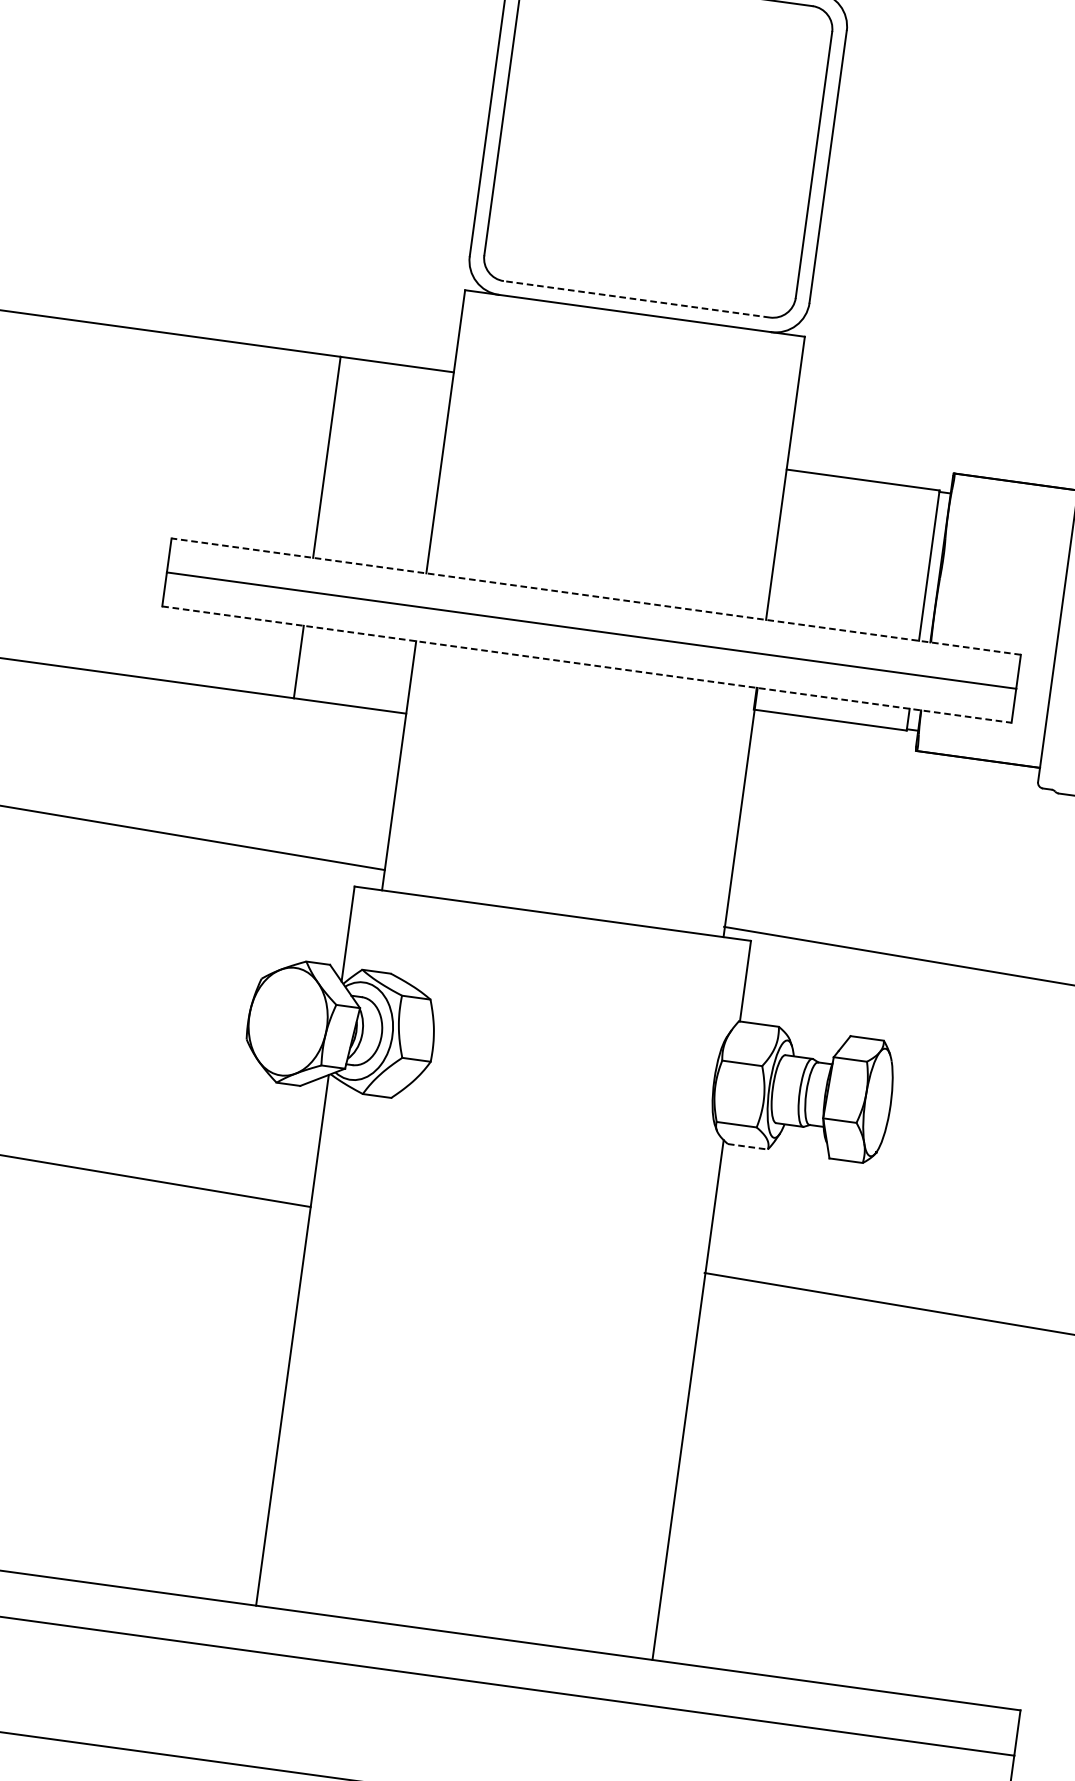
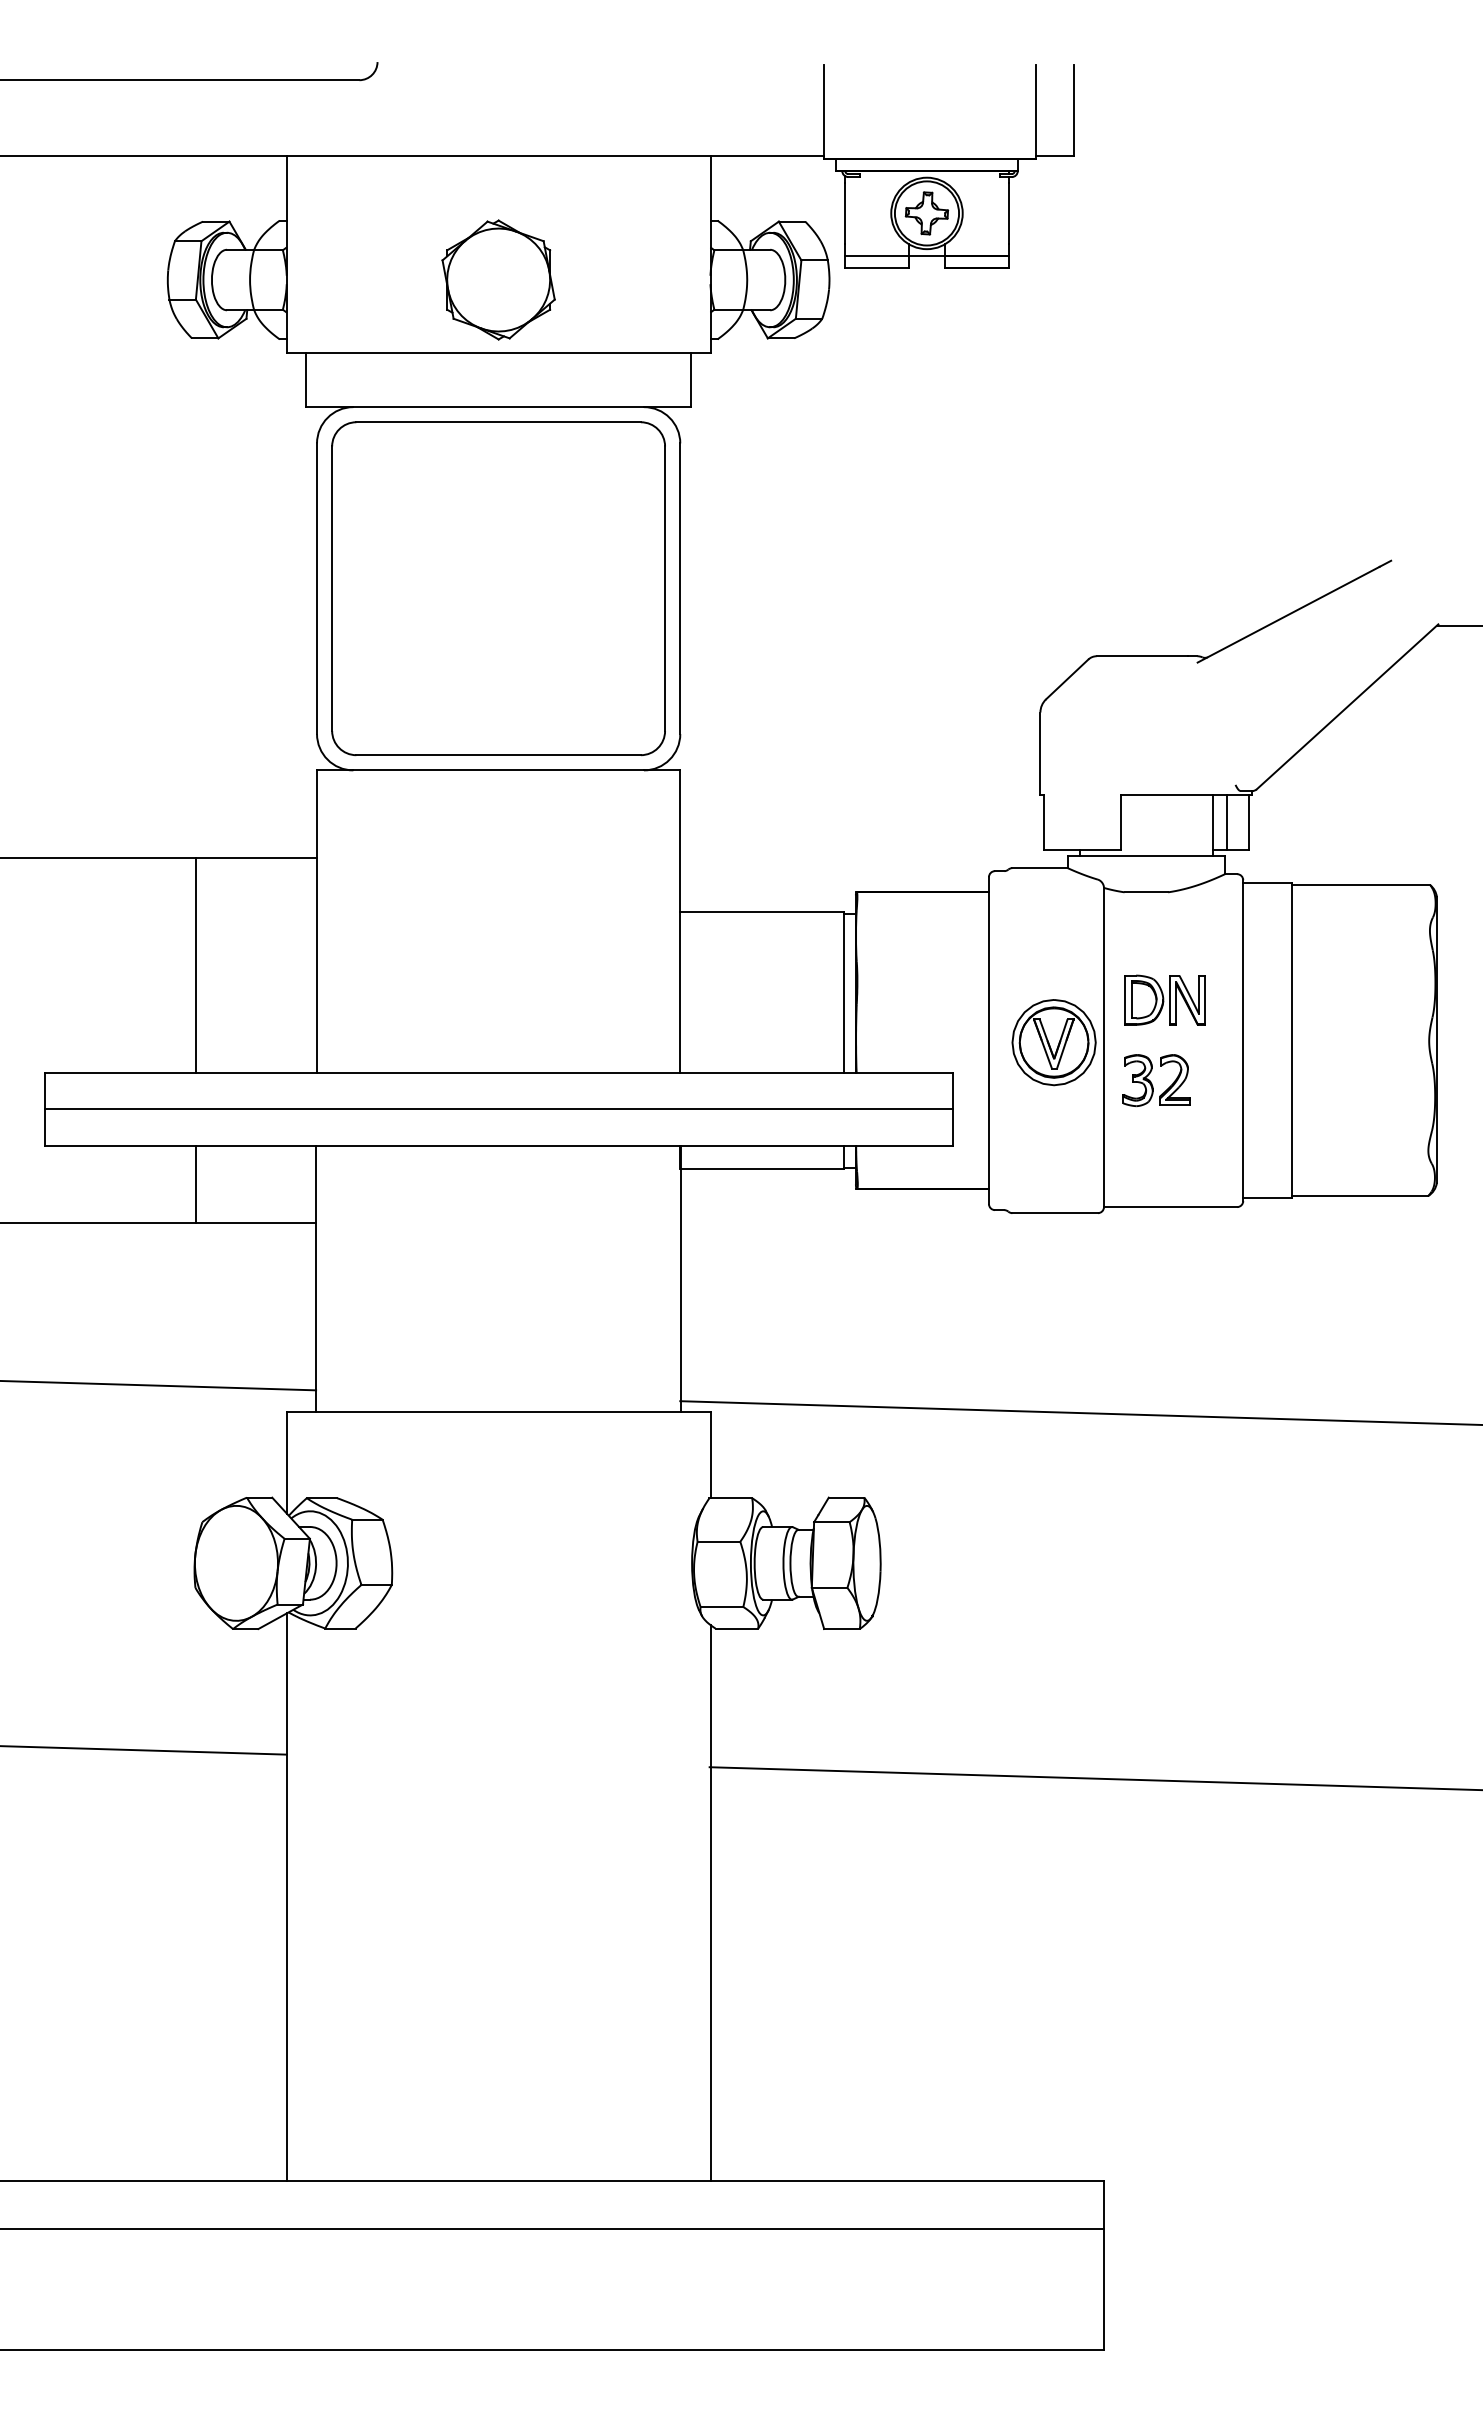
line: (636, 299) -> (498, 755), dashed -> solid
line: (596, 597) -> (498, 1073), dashed -> solid
line: (587, 664) -> (499, 1145), dashed -> solid
line: (748, 1146) -> (737, 1628), dashed -> solid

